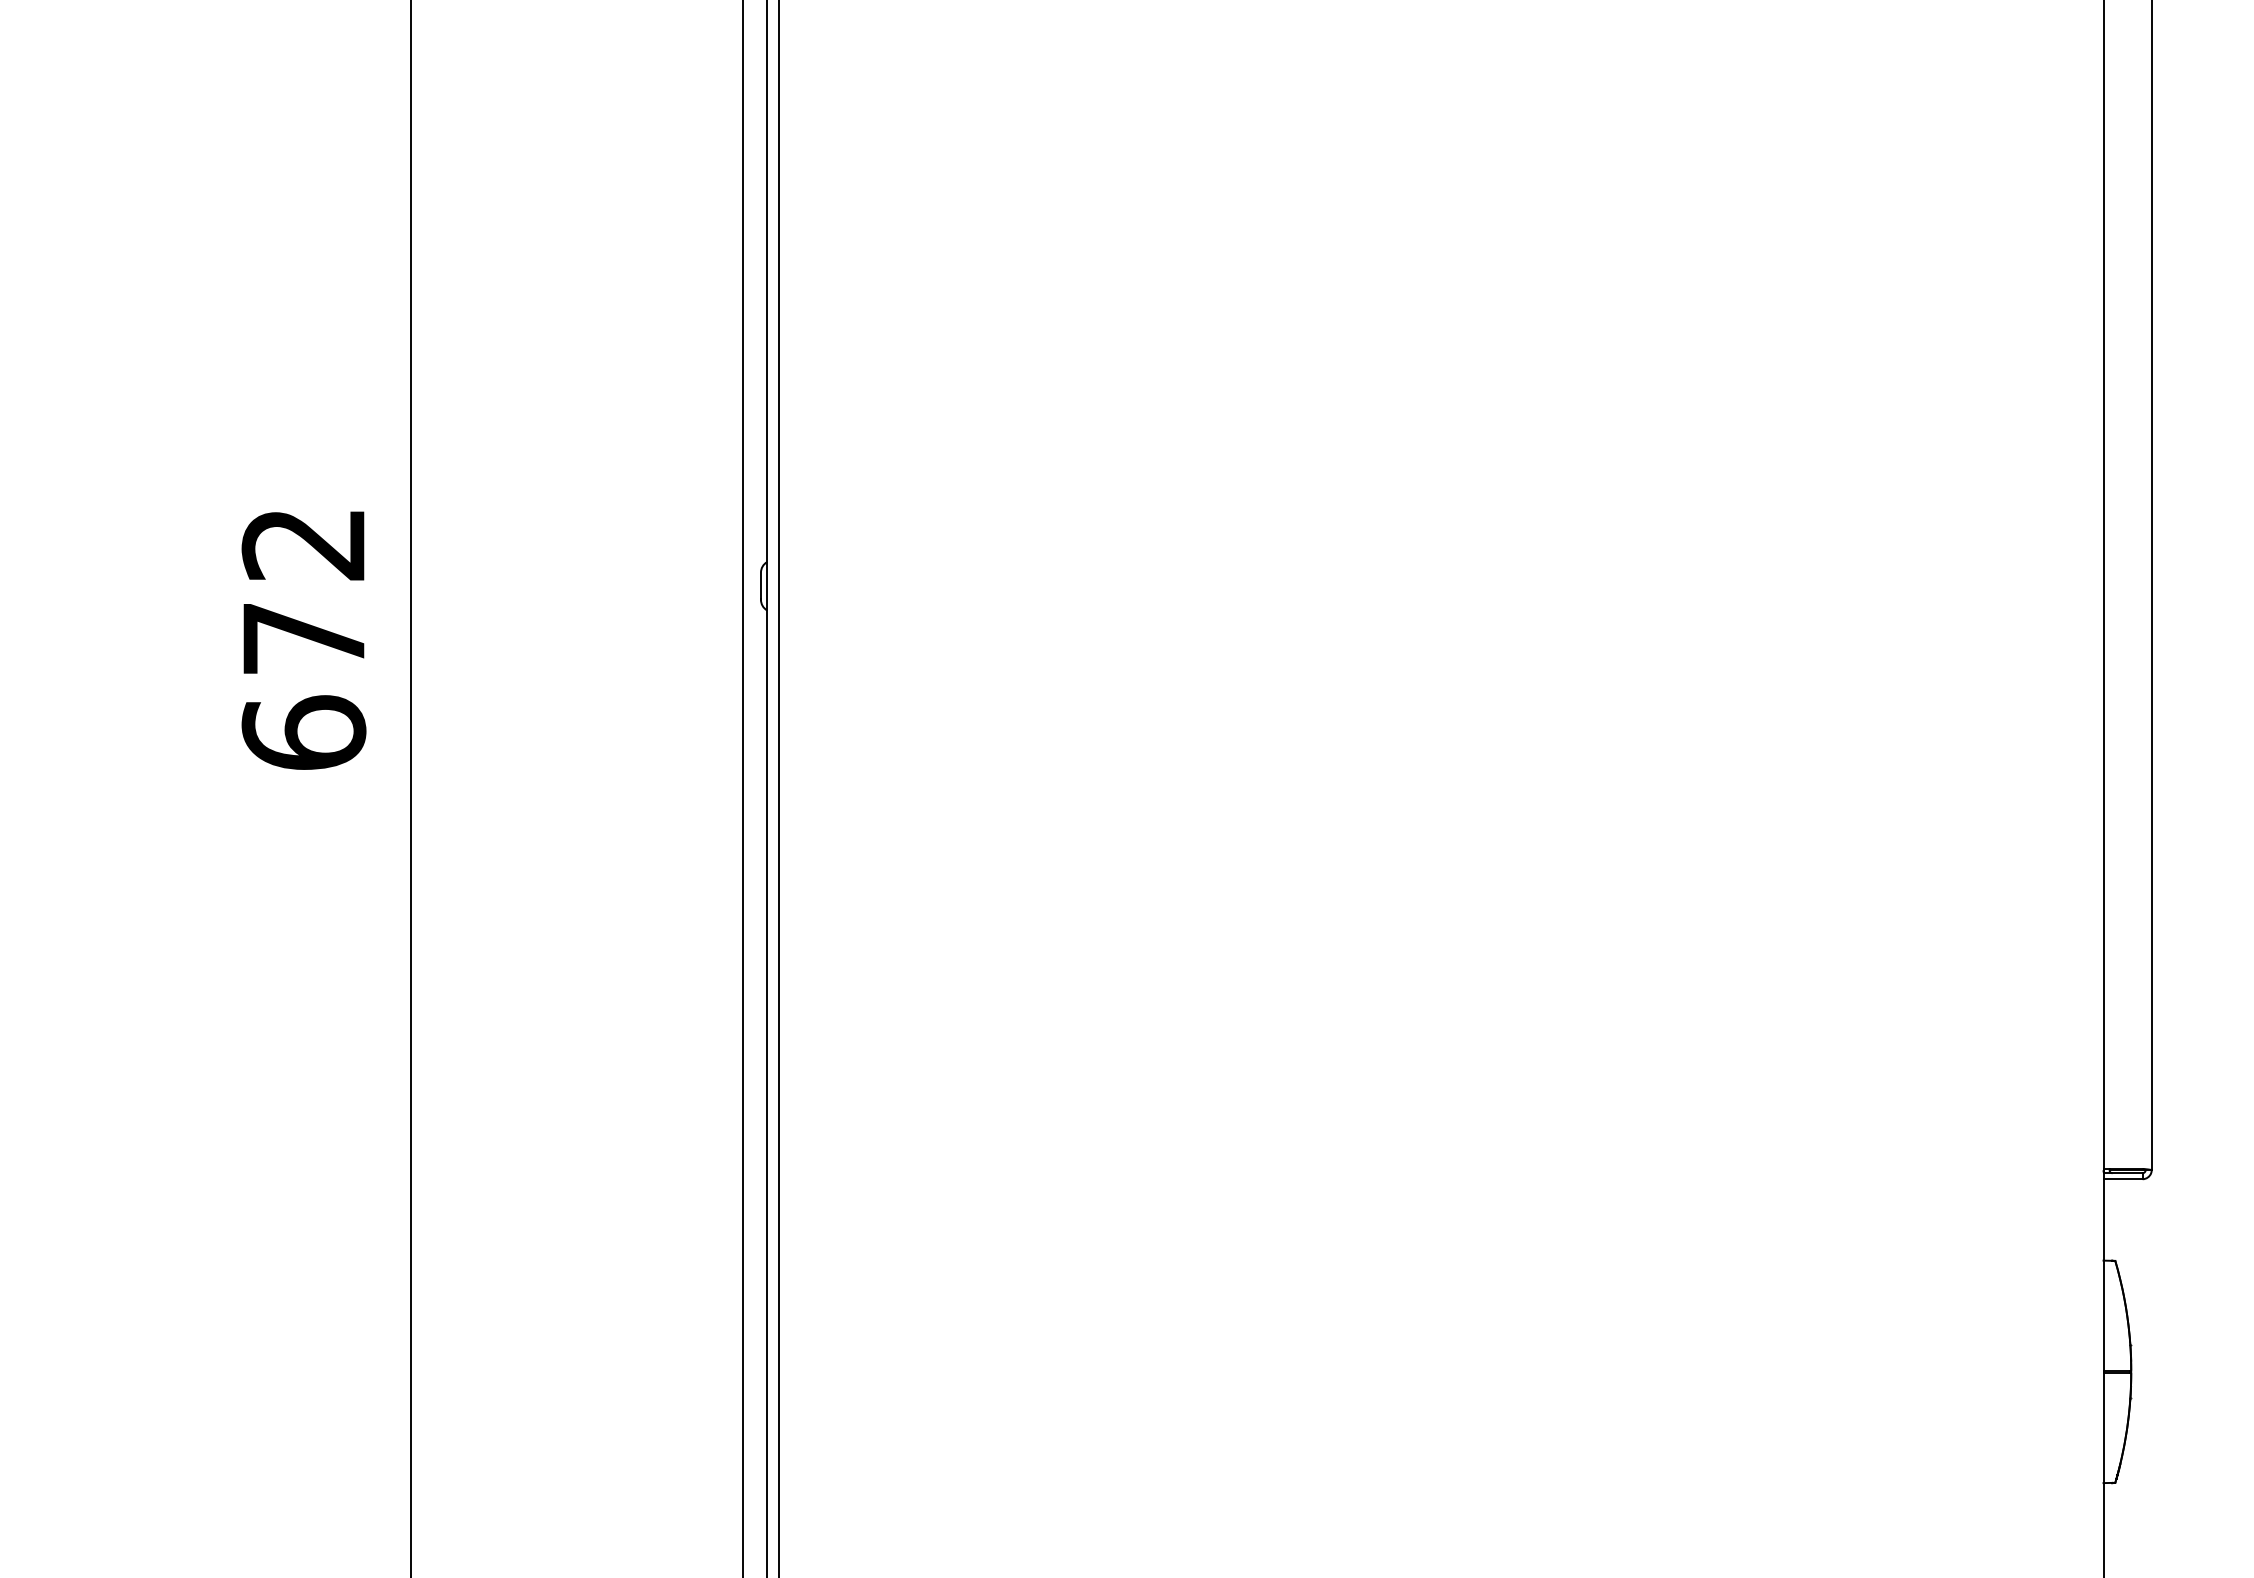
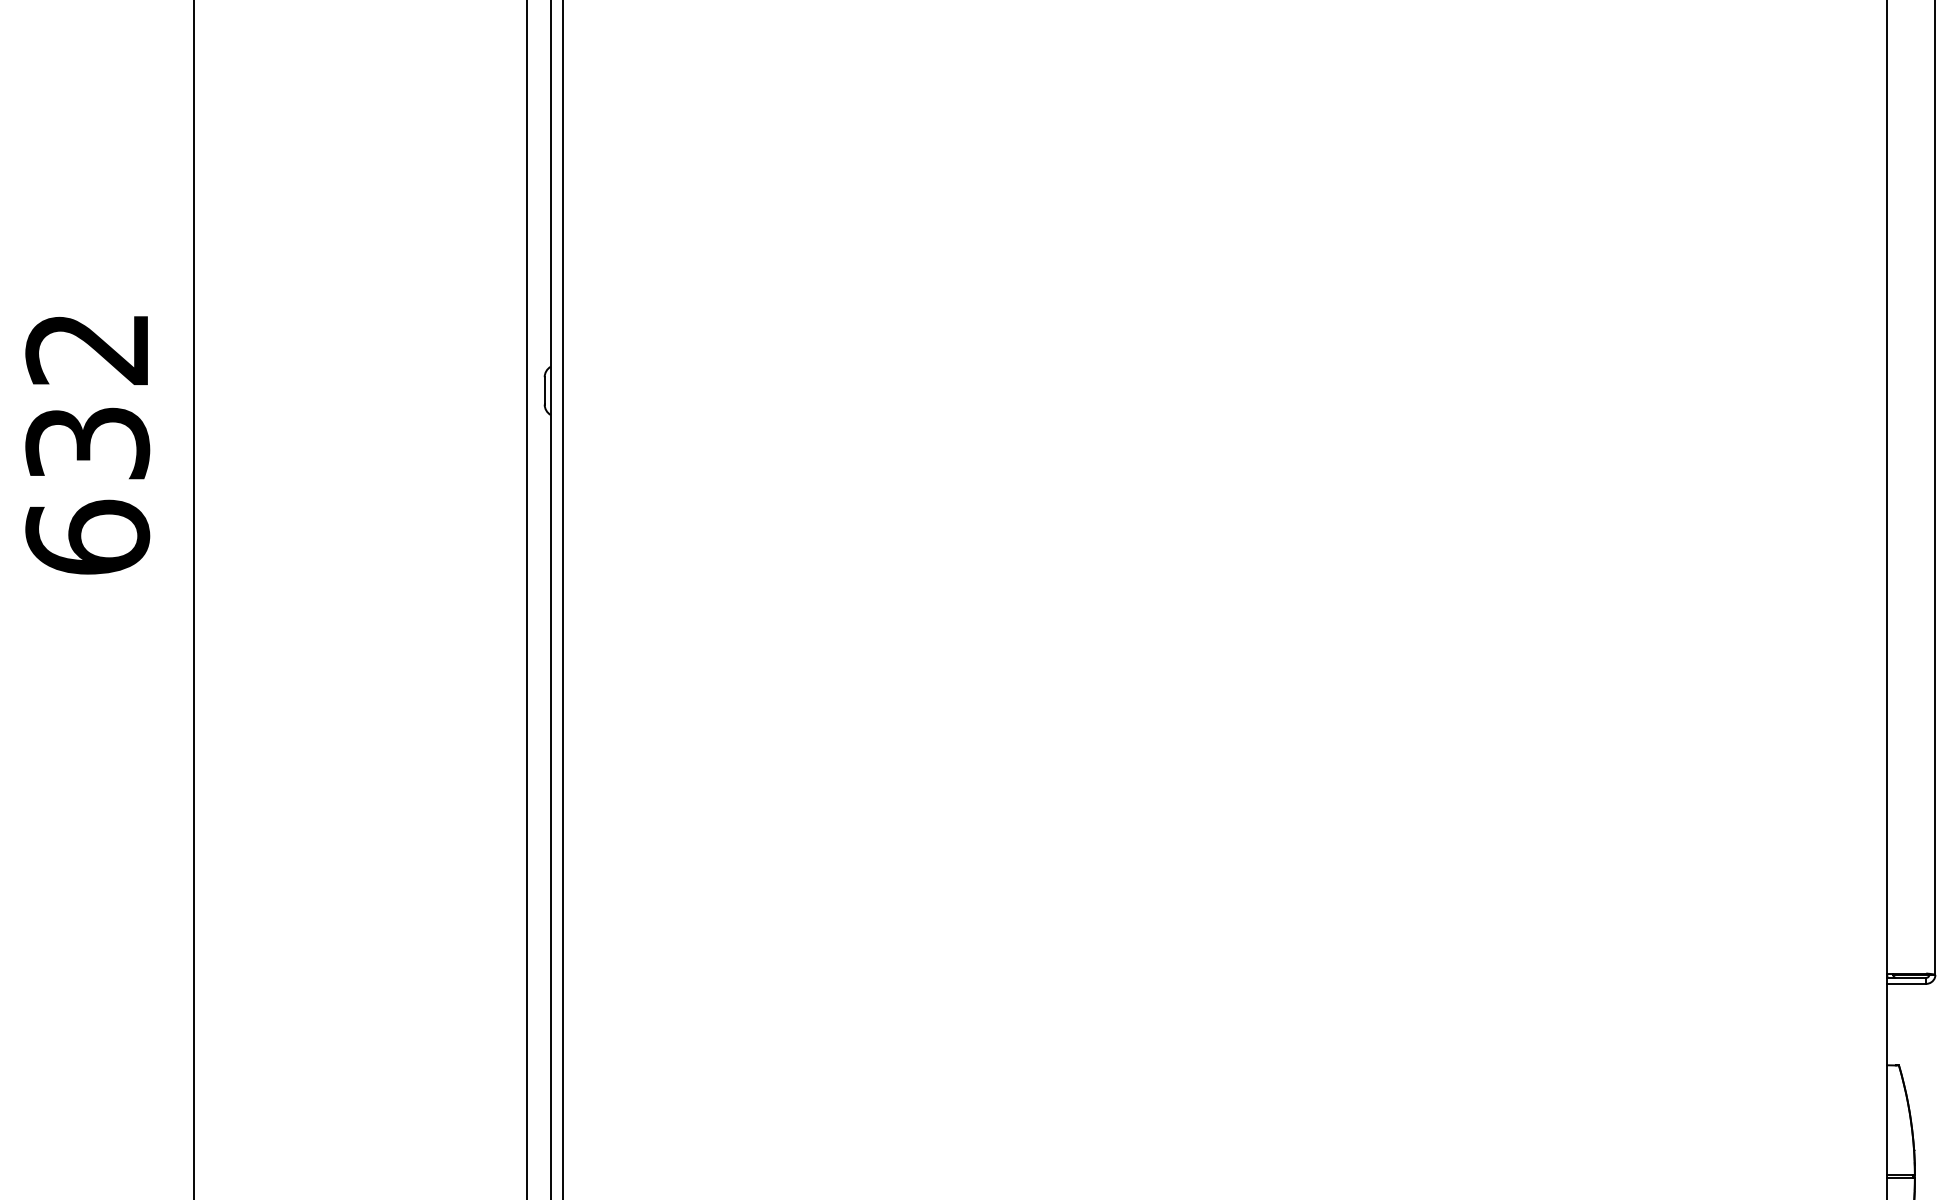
text: (303, 638) -> (87, 443), 672 -> 632

